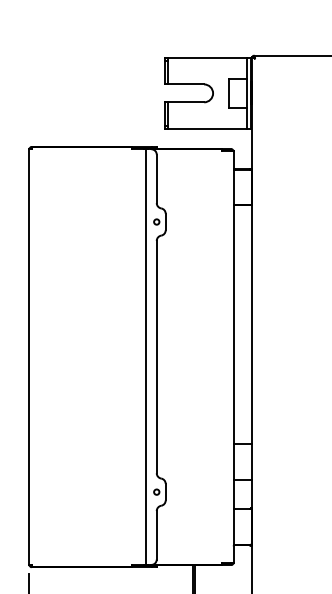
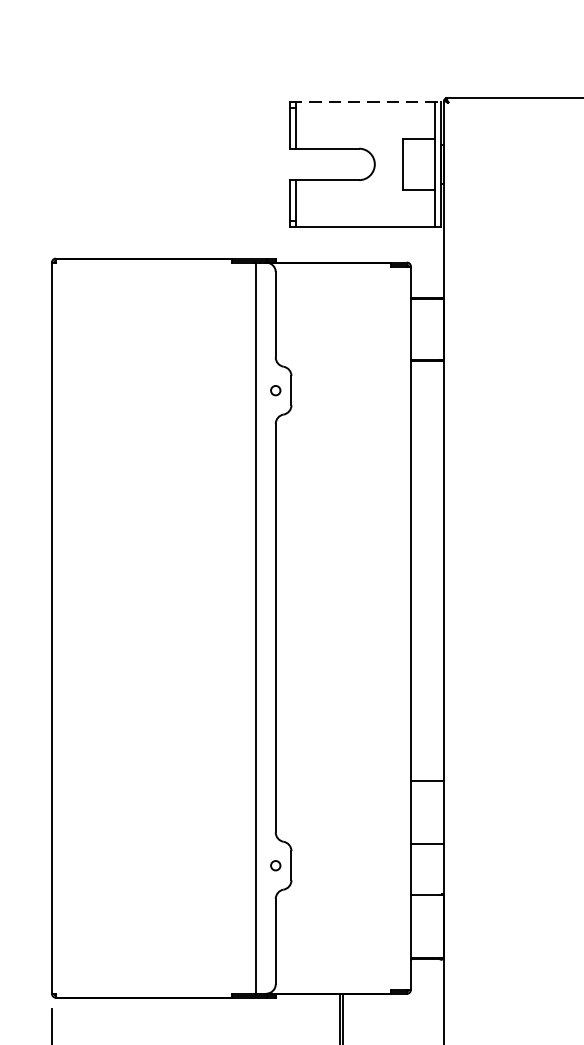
line: (207, 57) -> (364, 101), solid -> dashed

